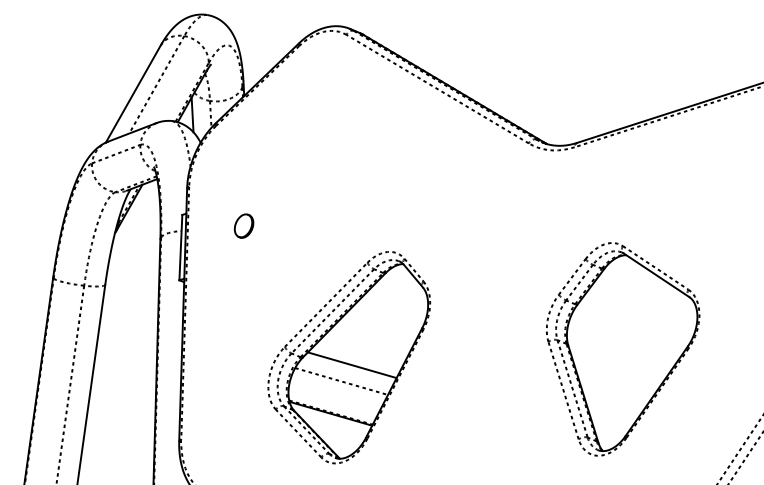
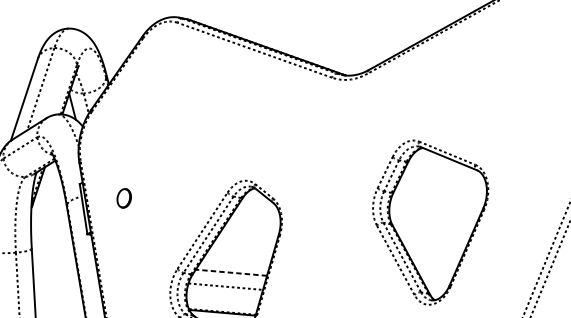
part: (244, 225) -> (124, 197), moved
line: (351, 365) -> (230, 273), solid -> dashed

